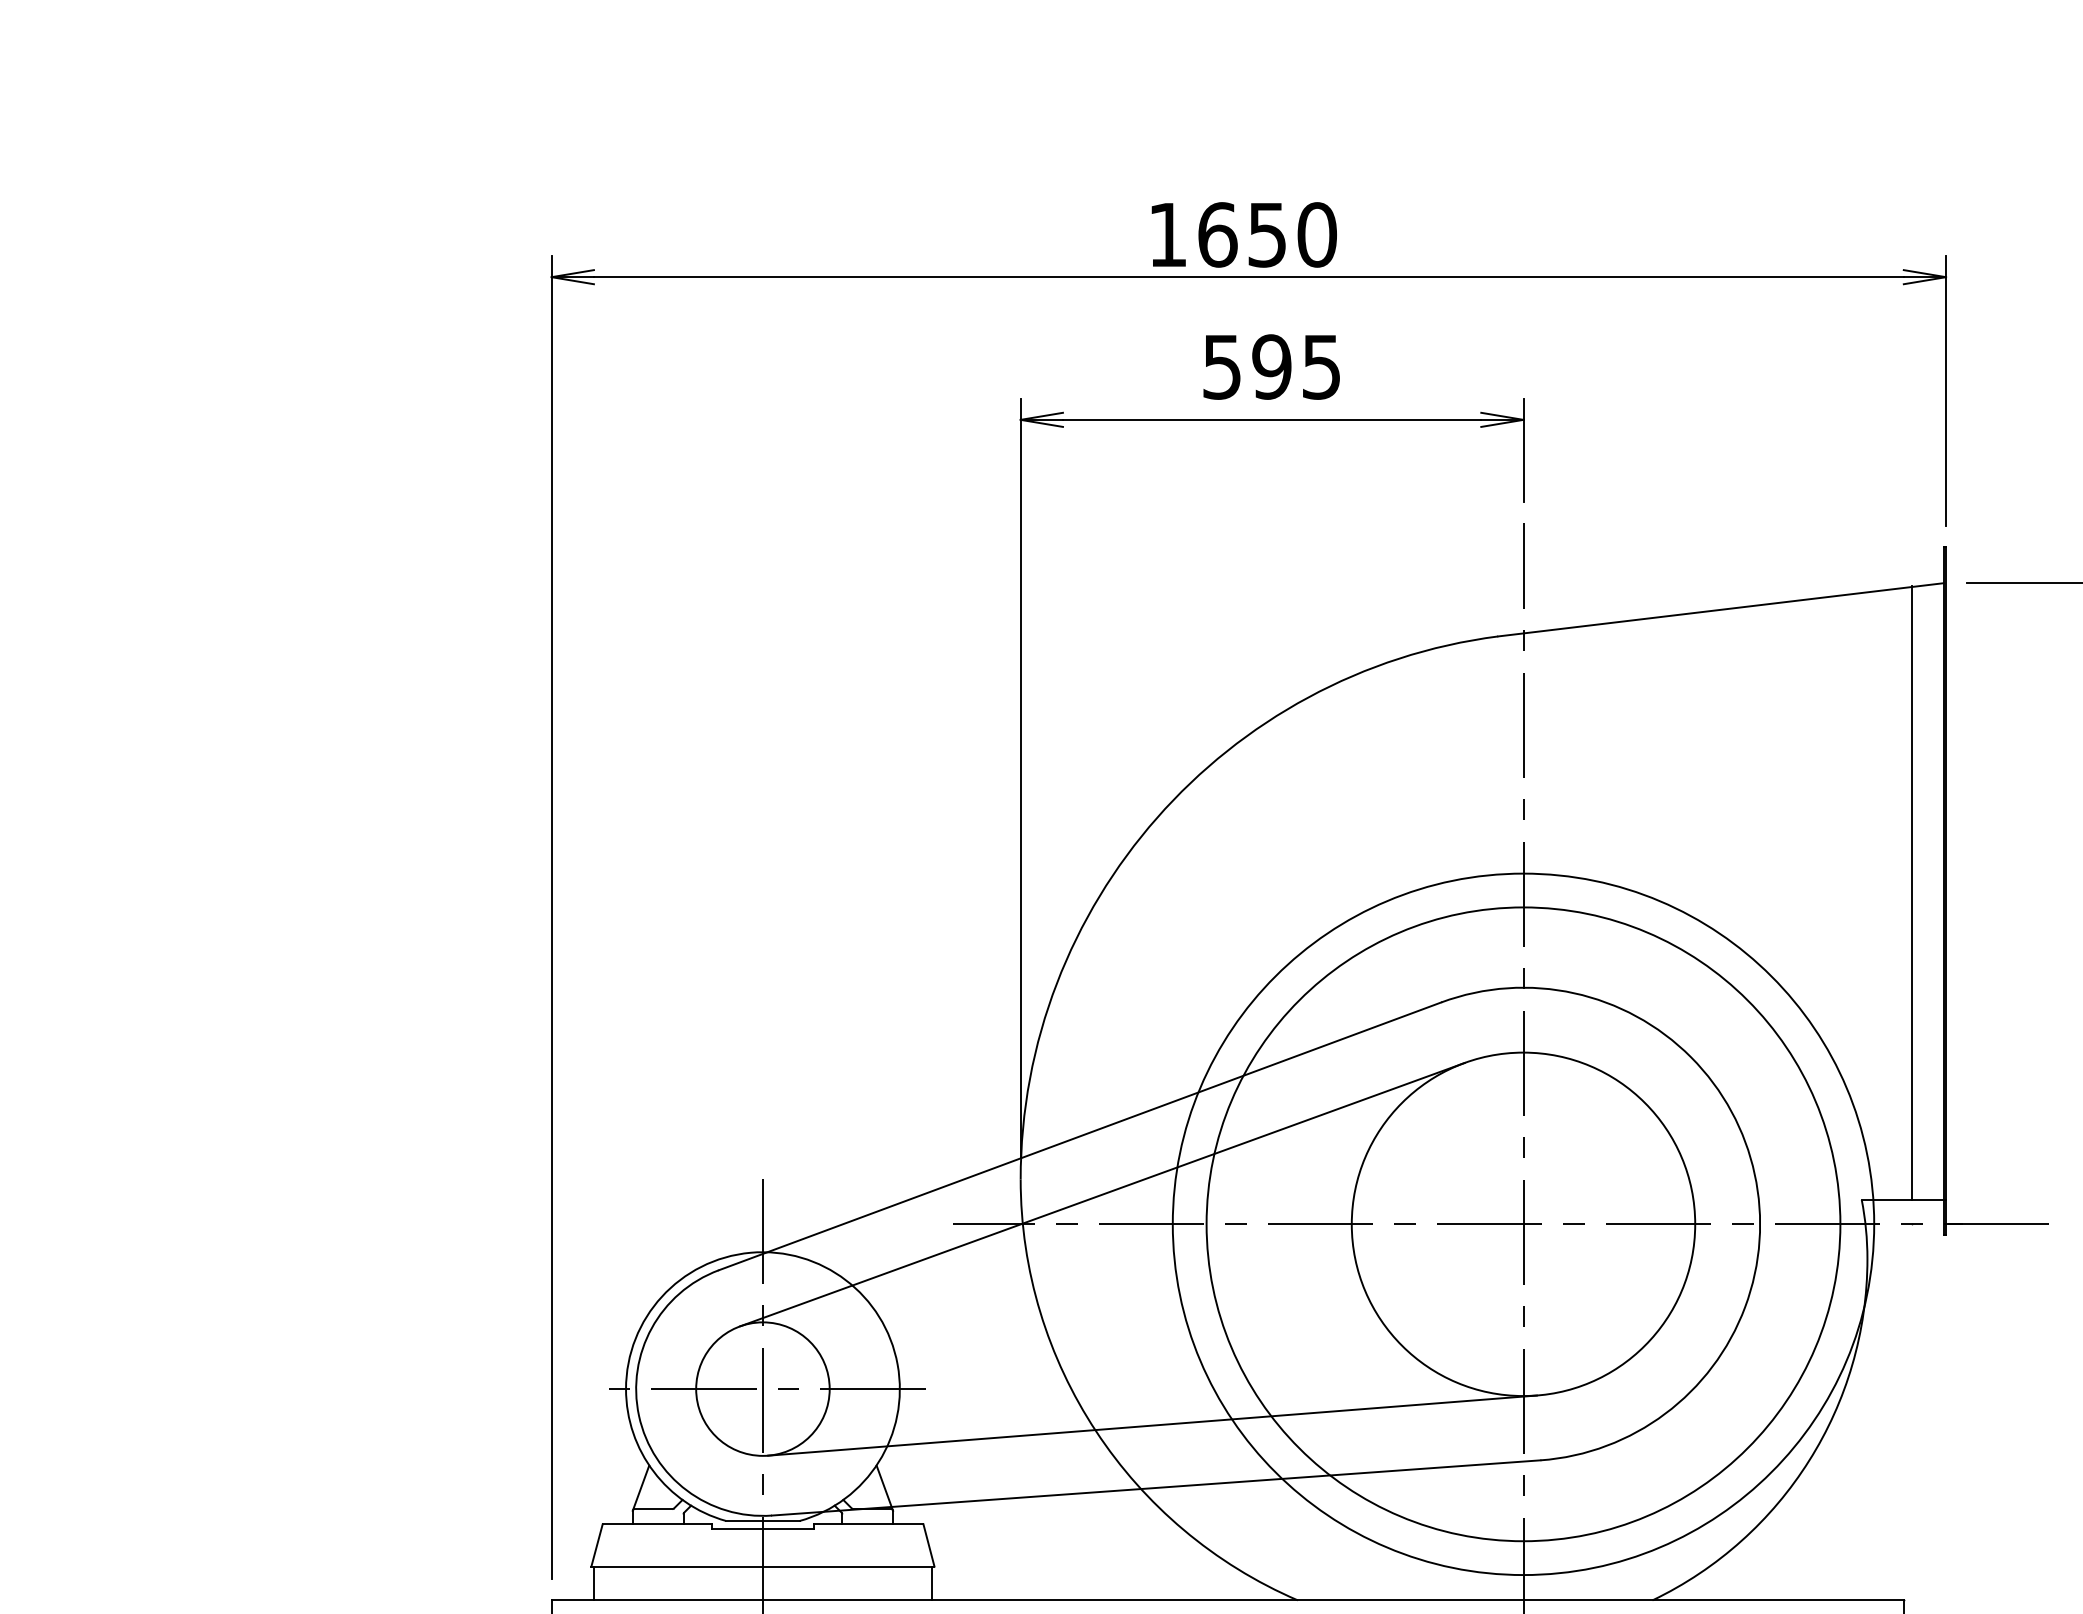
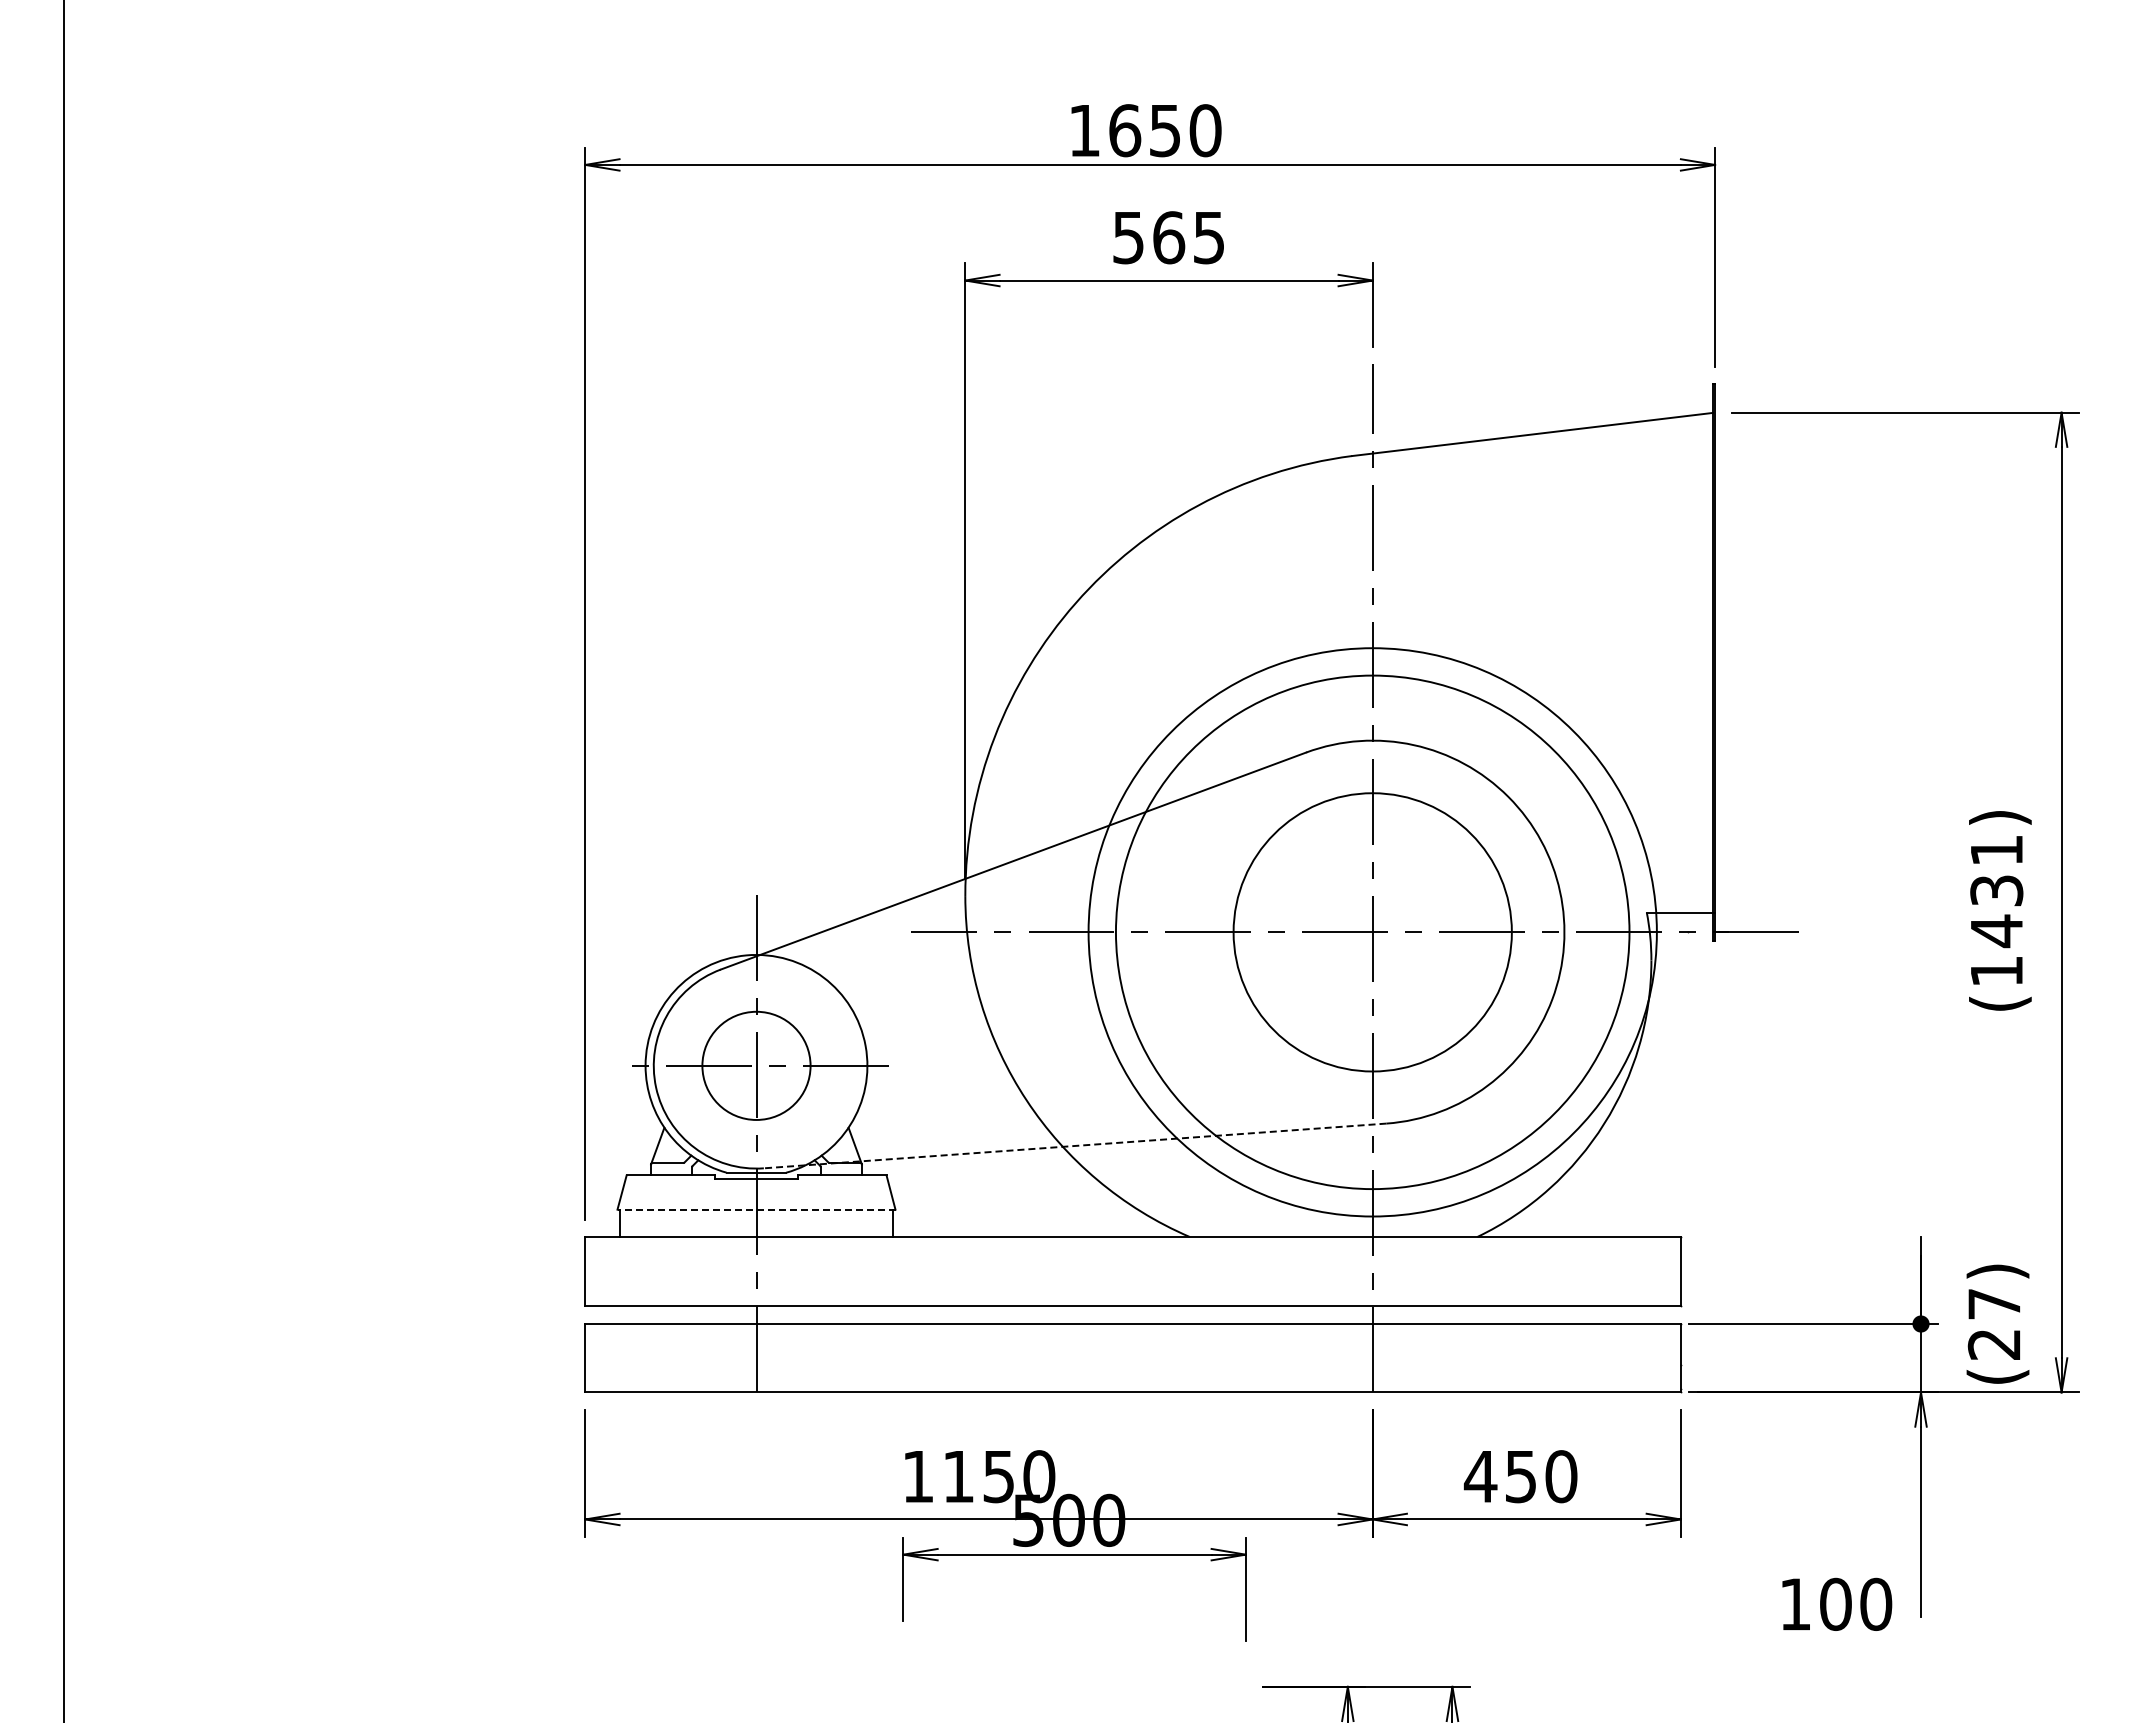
text: (1272, 366) -> (1169, 237), 595 -> 565
line: (1911, 892) -> (1687, 663), removed
line: (1102, 1194) -> (1031, 908), removed
line: (1151, 1425) -> (1071, 1095), removed
line: (1155, 1487) -> (1074, 1145), solid -> dashed
line: (762, 1566) -> (756, 1209), solid -> dashed

